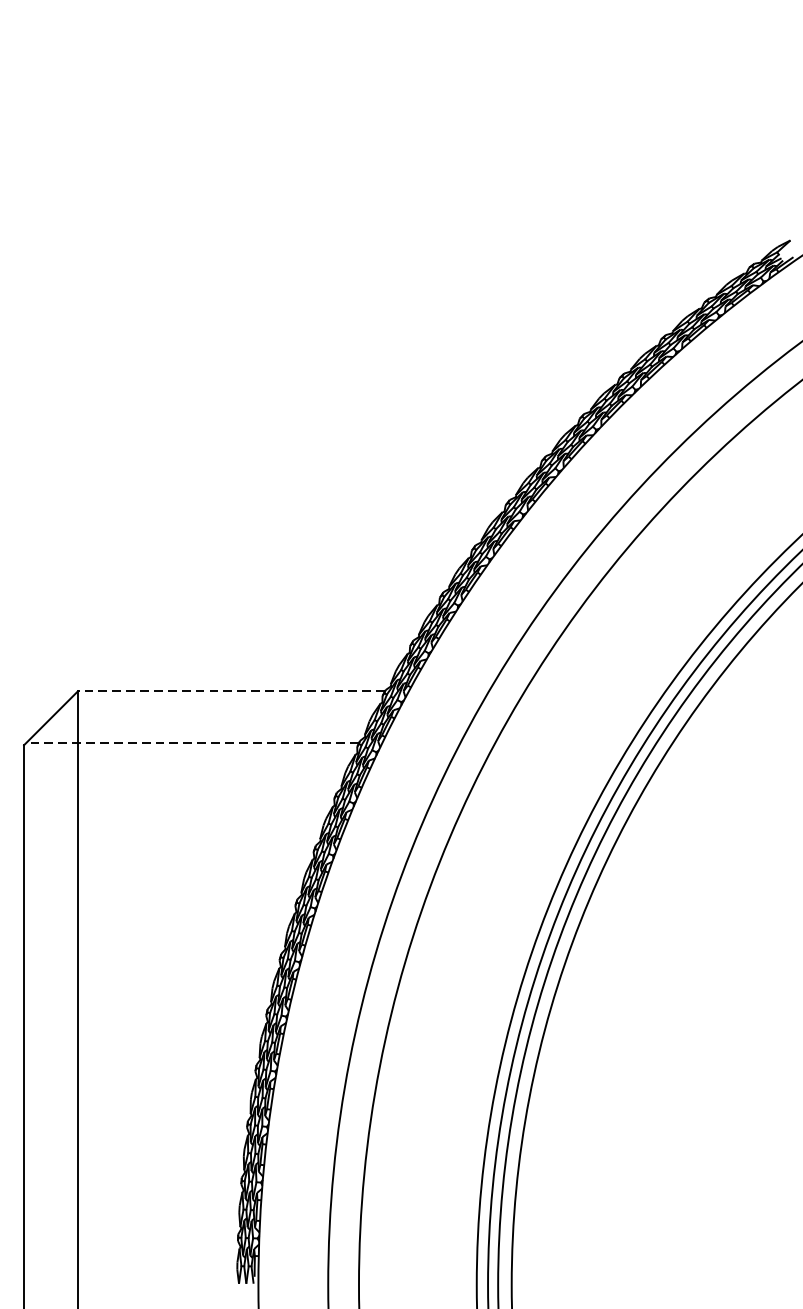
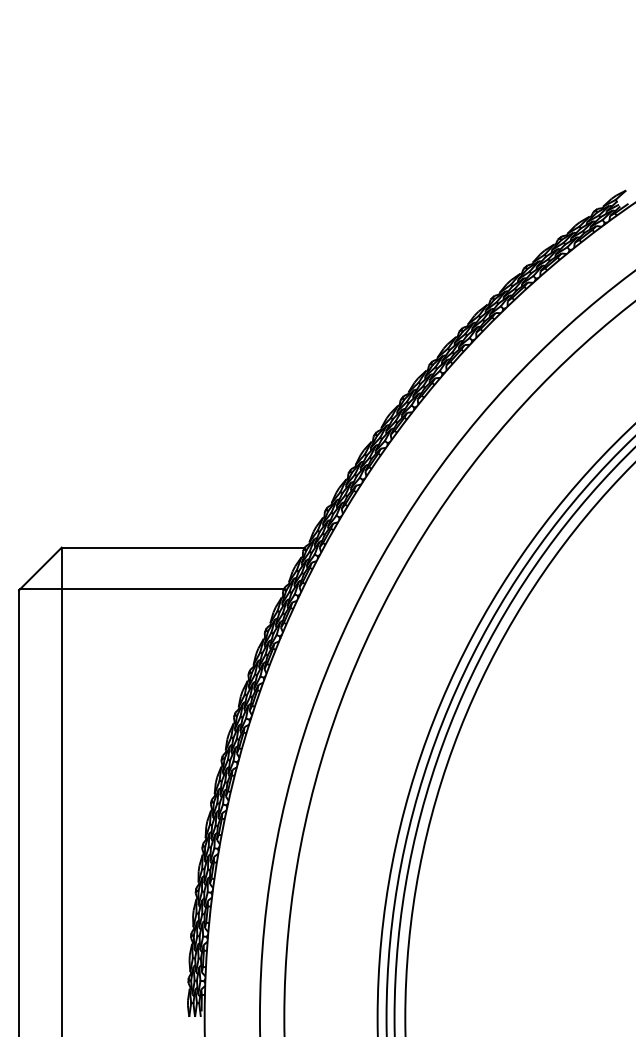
line: (231, 691) -> (183, 547), dashed -> solid
line: (192, 742) -> (152, 588), dashed -> solid

